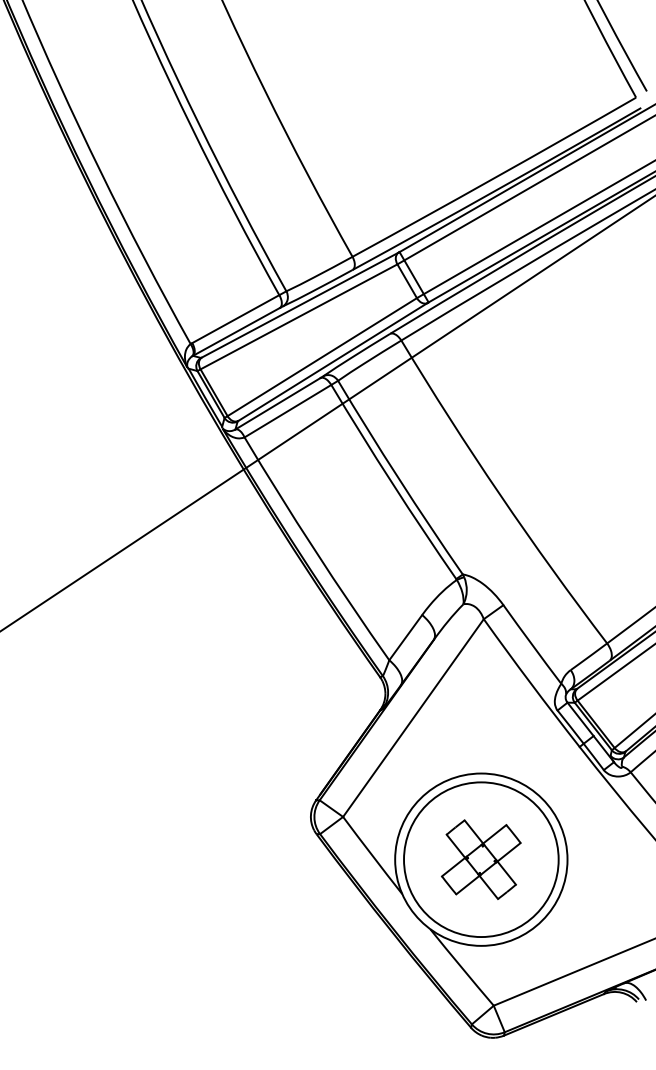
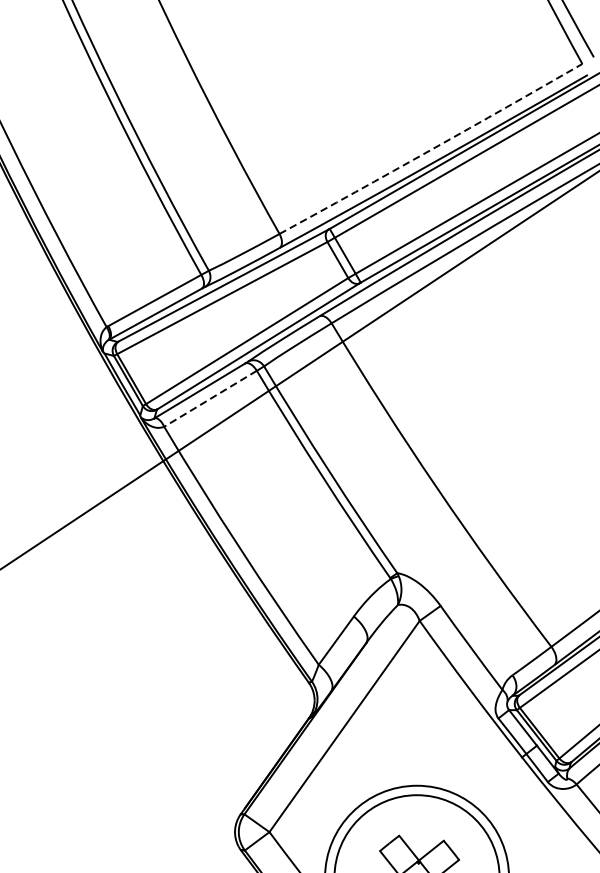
arc: (494, 178) -> (431, 150), solid -> dashed
line: (287, 411) -> (210, 399), solid -> dashed

